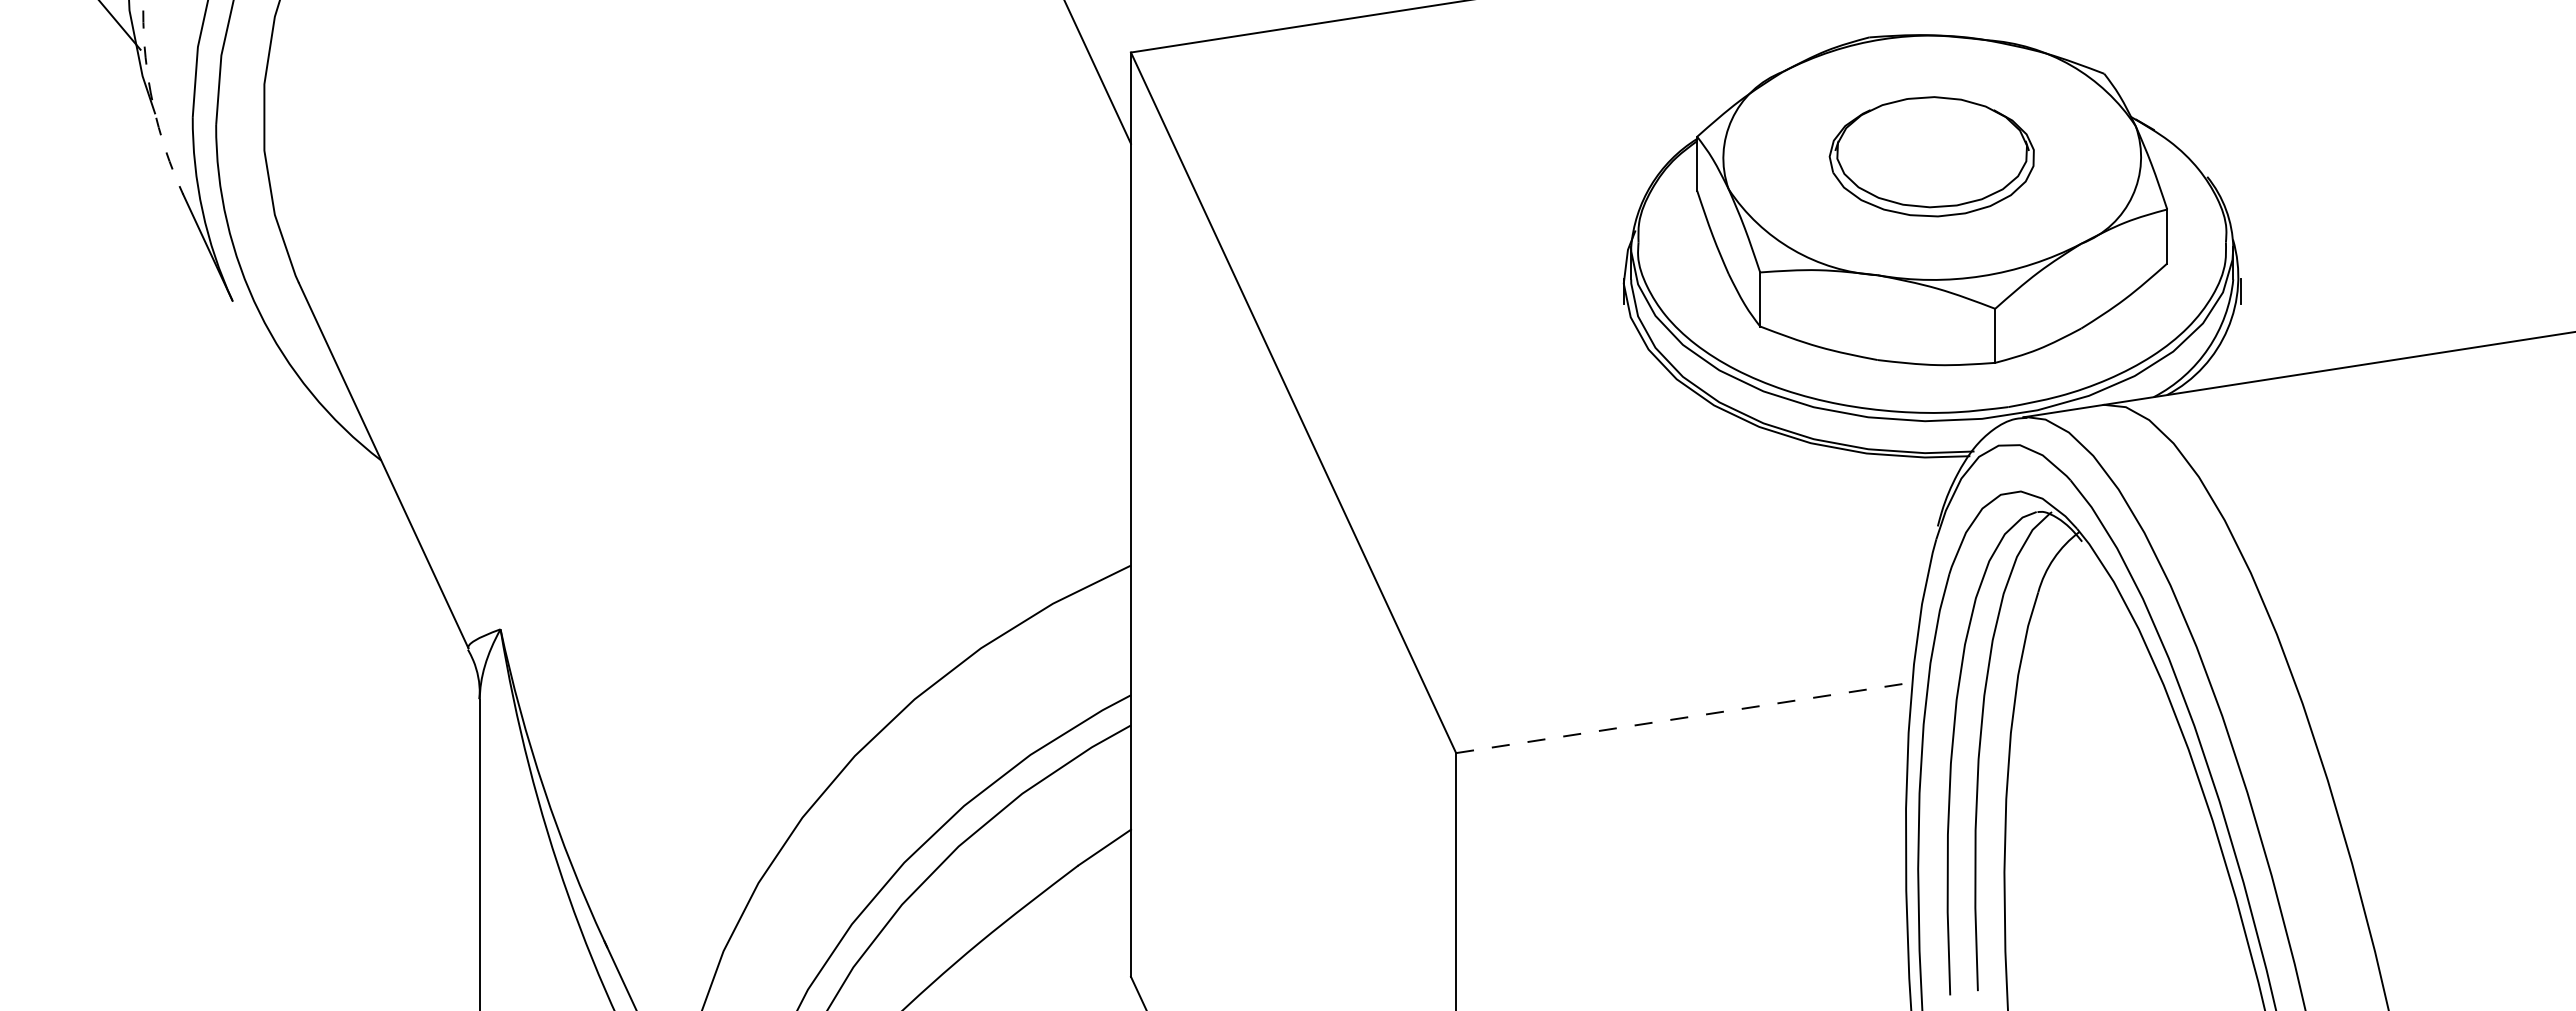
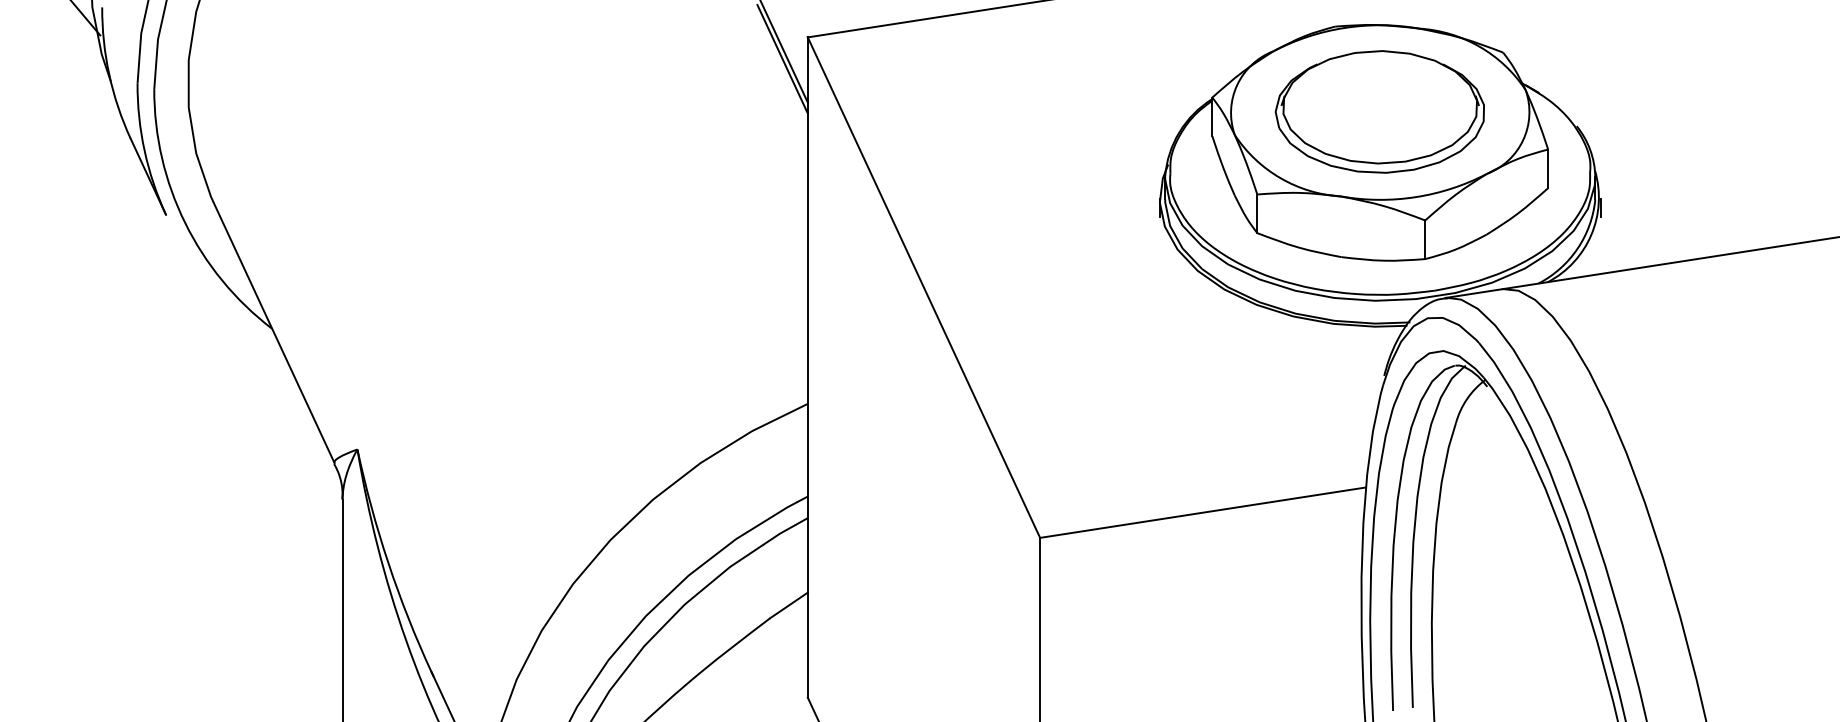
line: (1095, 83) -> (782, 59), added
arc: (153, 104) -> (109, 74), dashed -> solid
part: (1931, 156) -> (1379, 111), size x1.43
line: (1684, 717) -> (1203, 512), dashed -> solid

